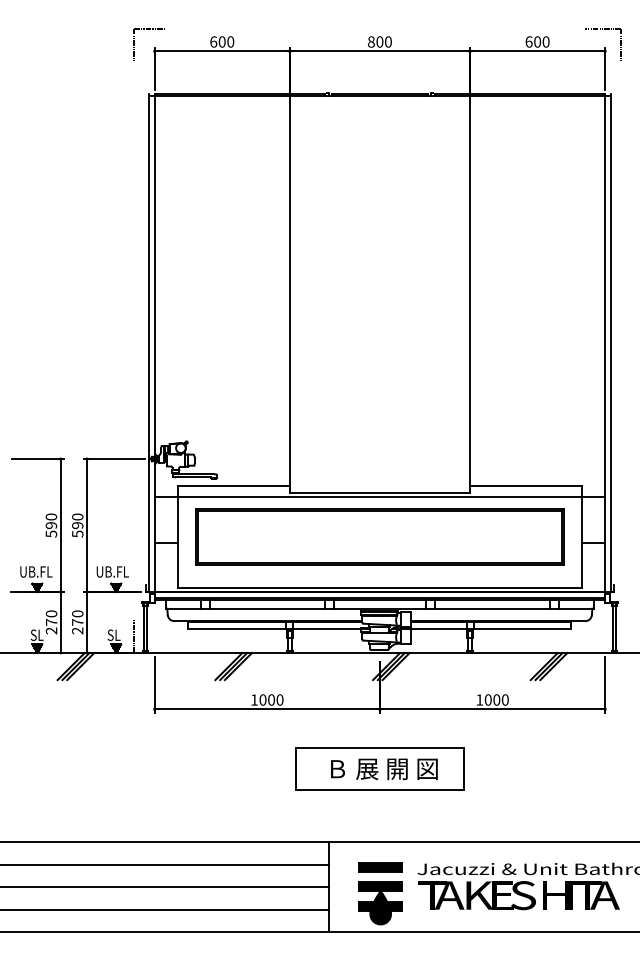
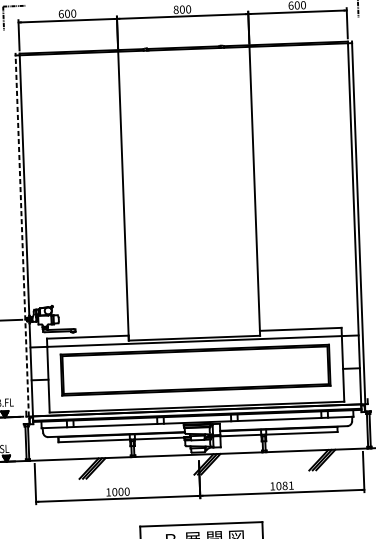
line: (149, 344) -> (22, 236), solid -> dashed
line: (134, 635) -> (19, 448), removed
text: (500, 699) -> (287, 485), 1000 -> 1081

